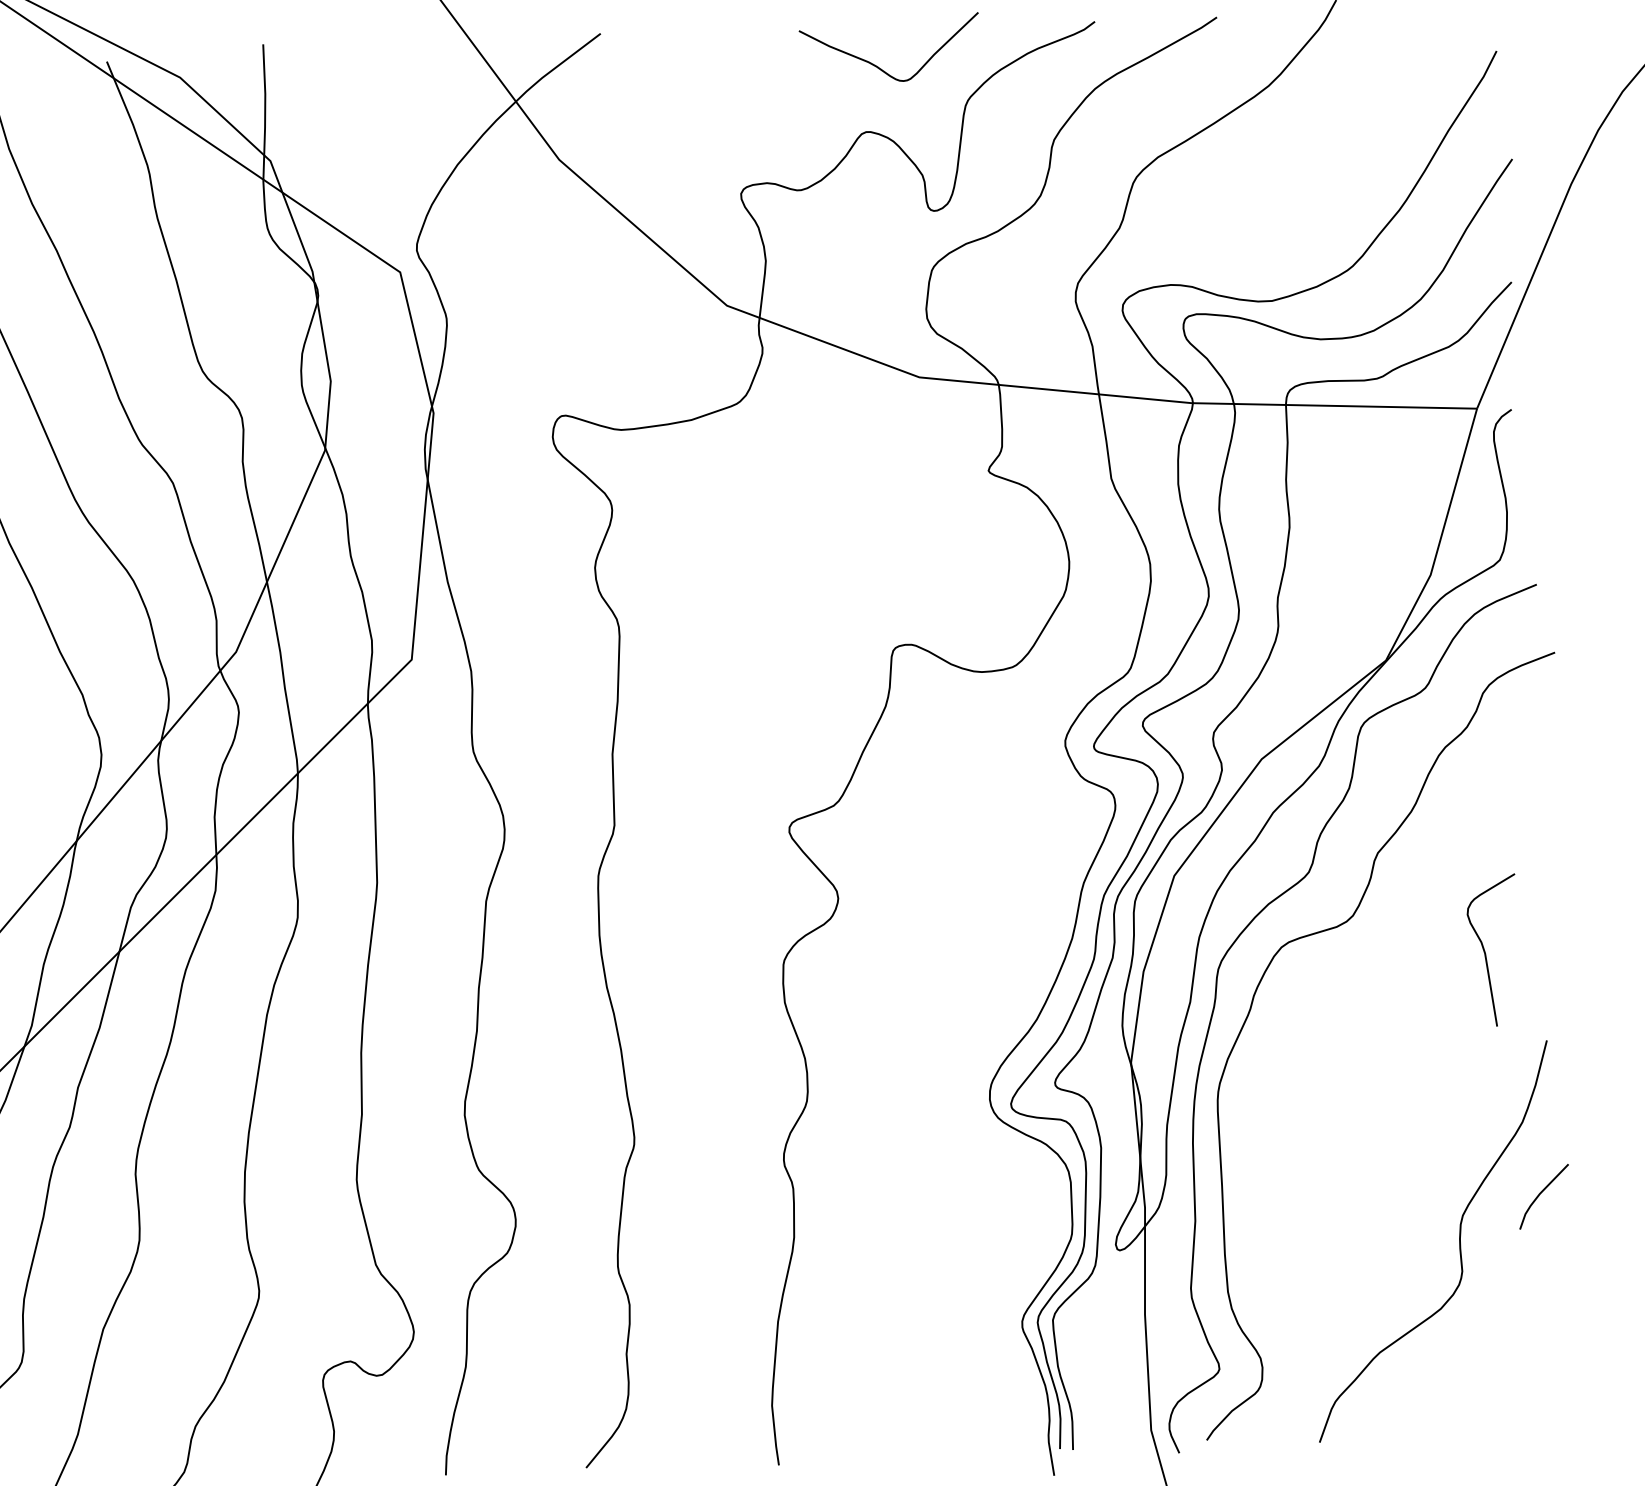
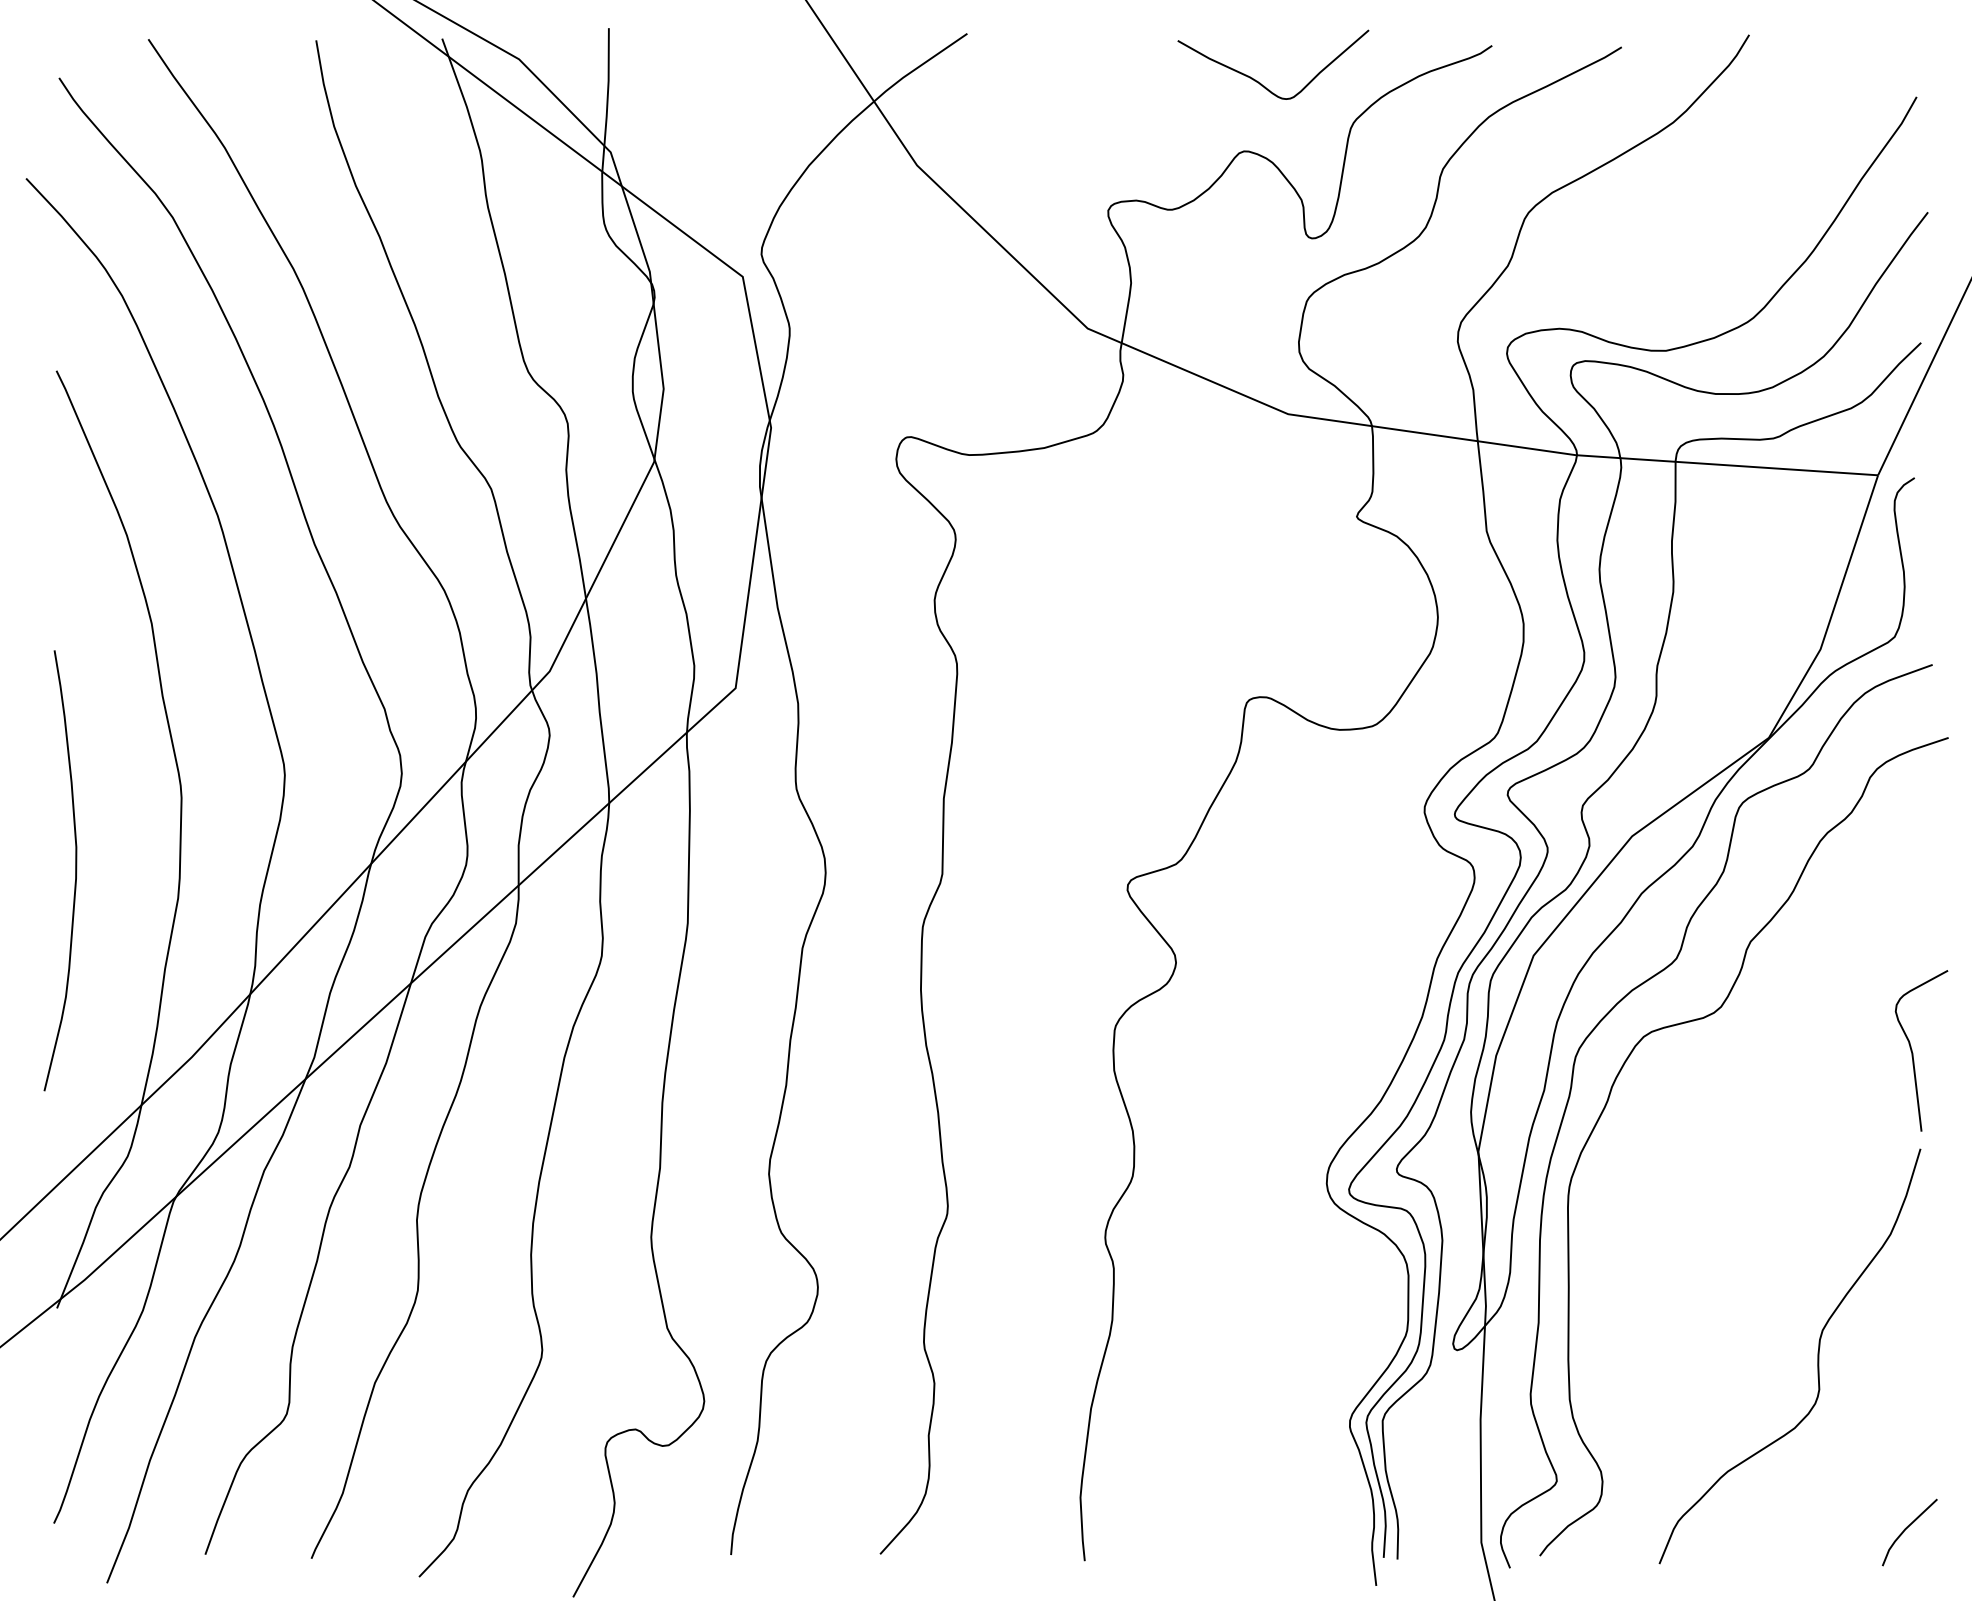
curve: (1486, 953) -> (1913, 1053), moved
line: (1540, 1194) -> (1906, 1529), moved

